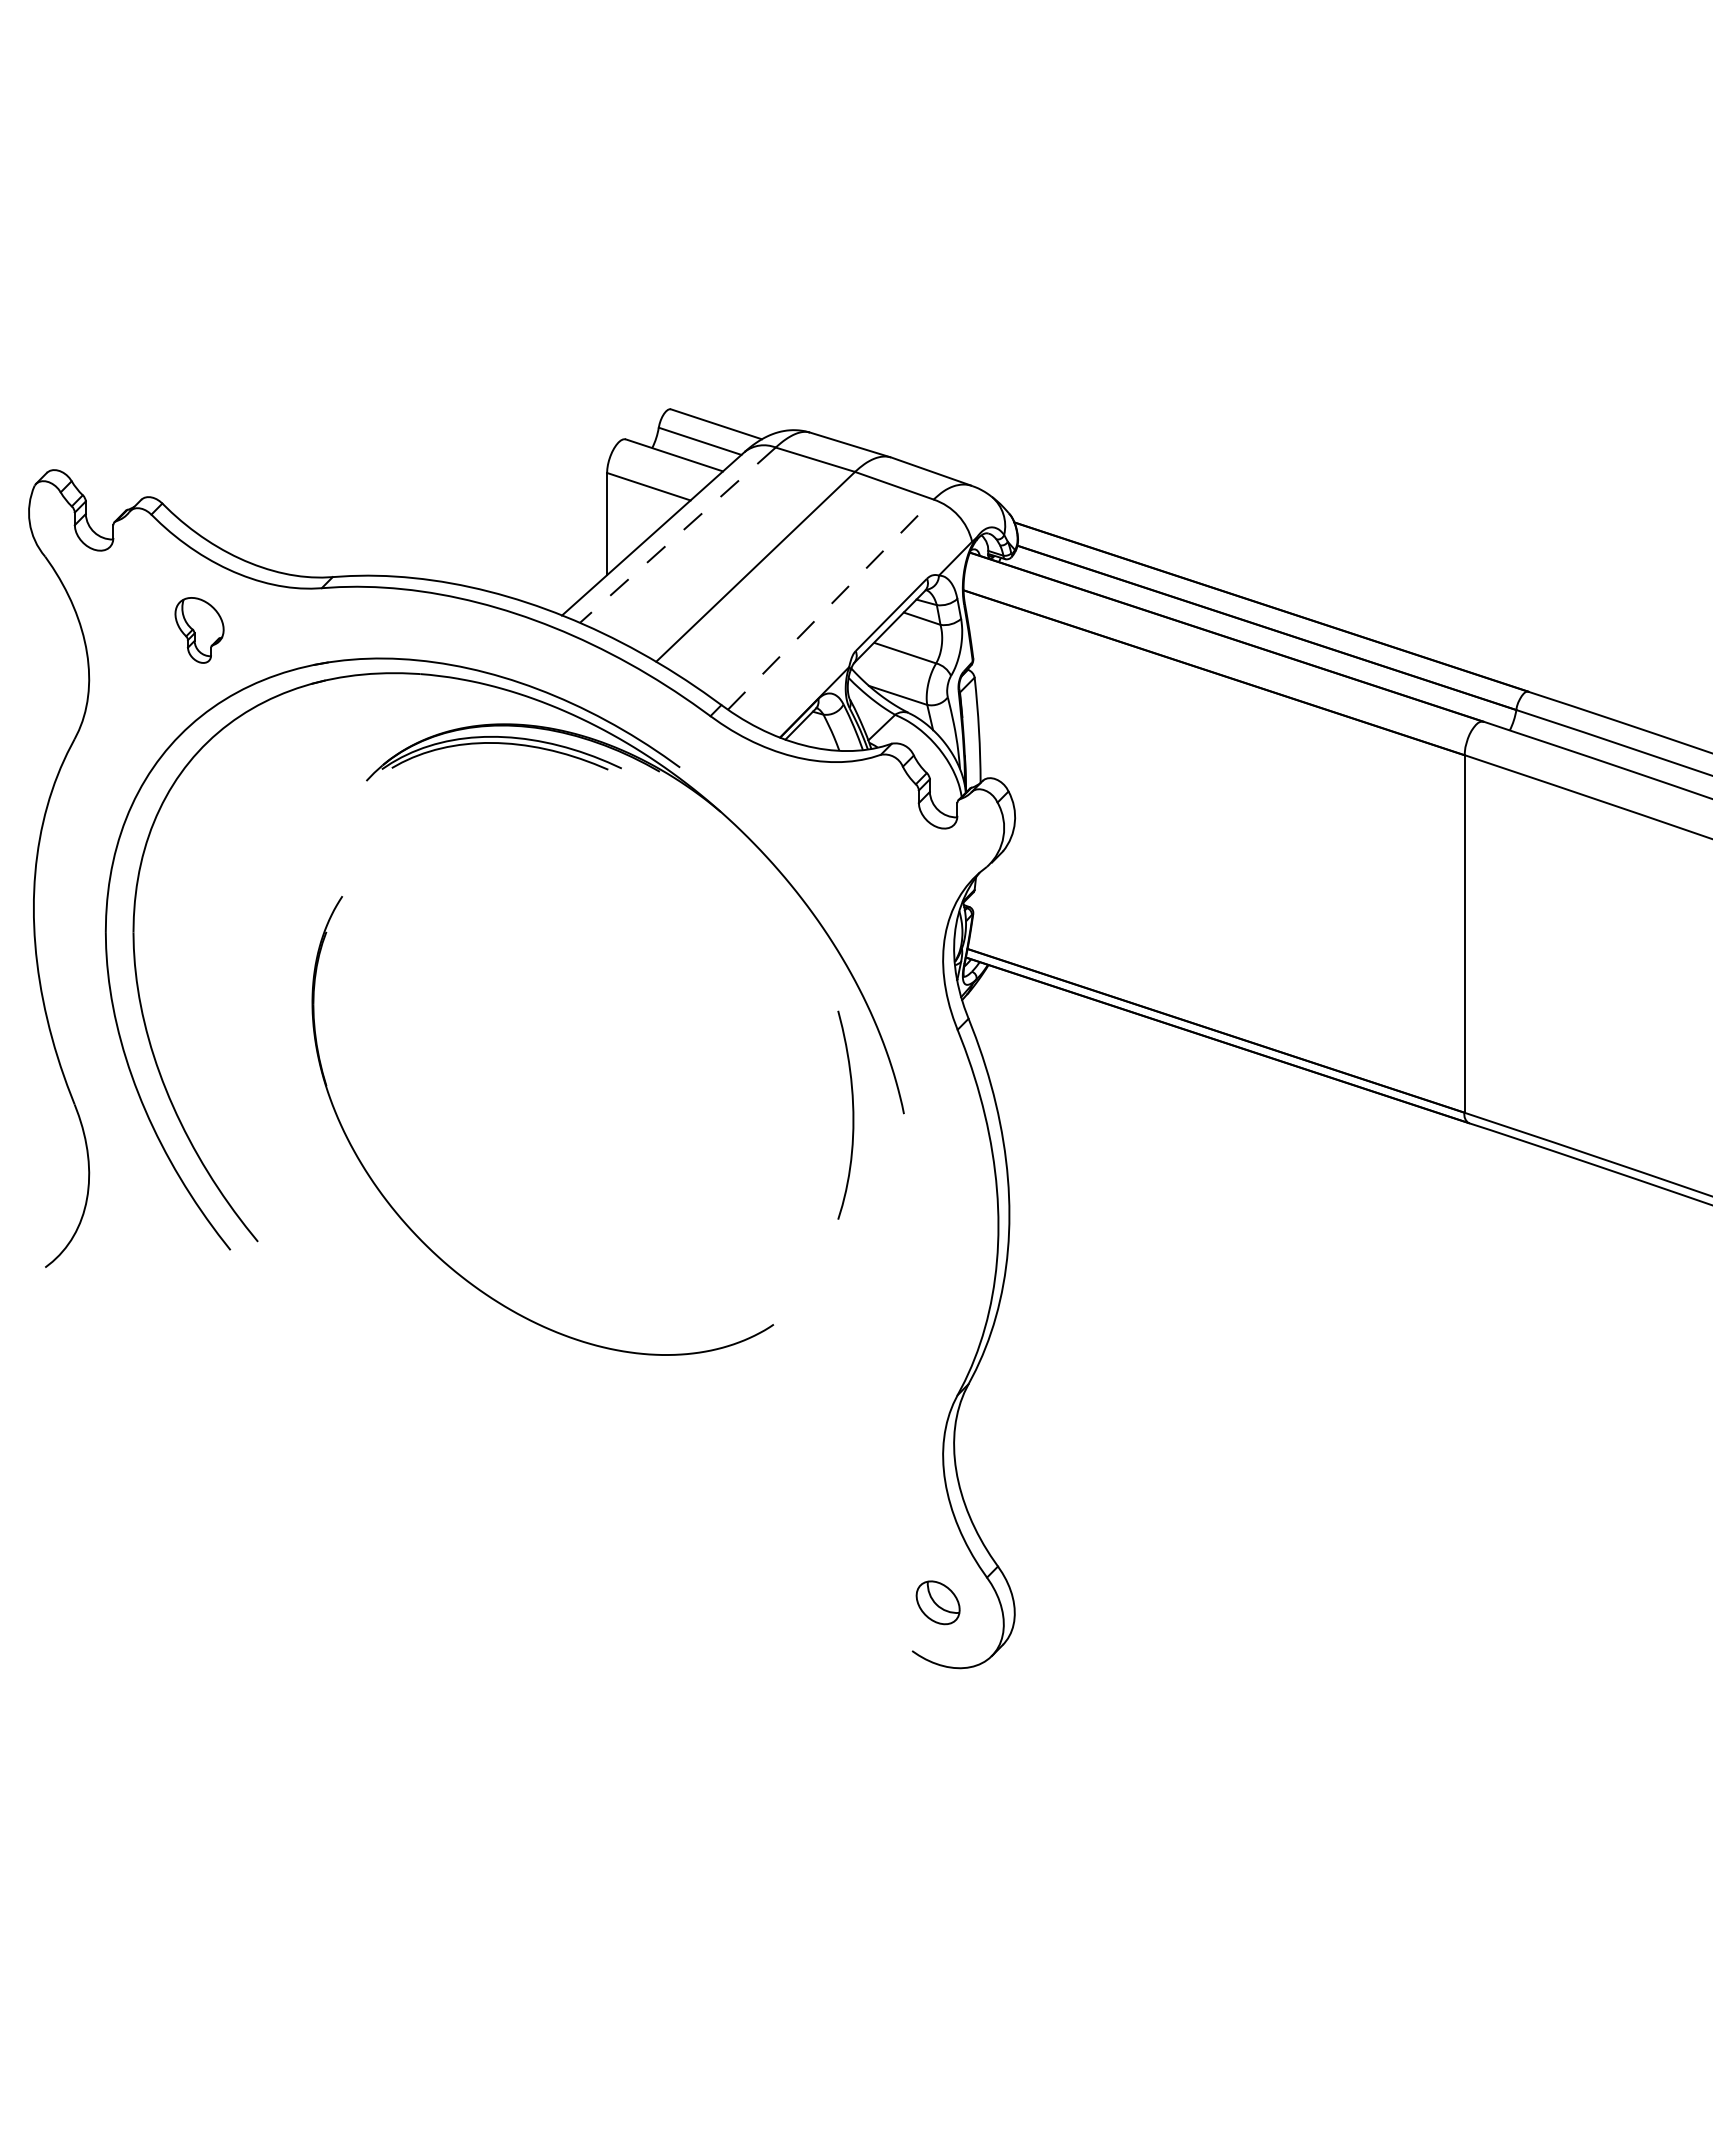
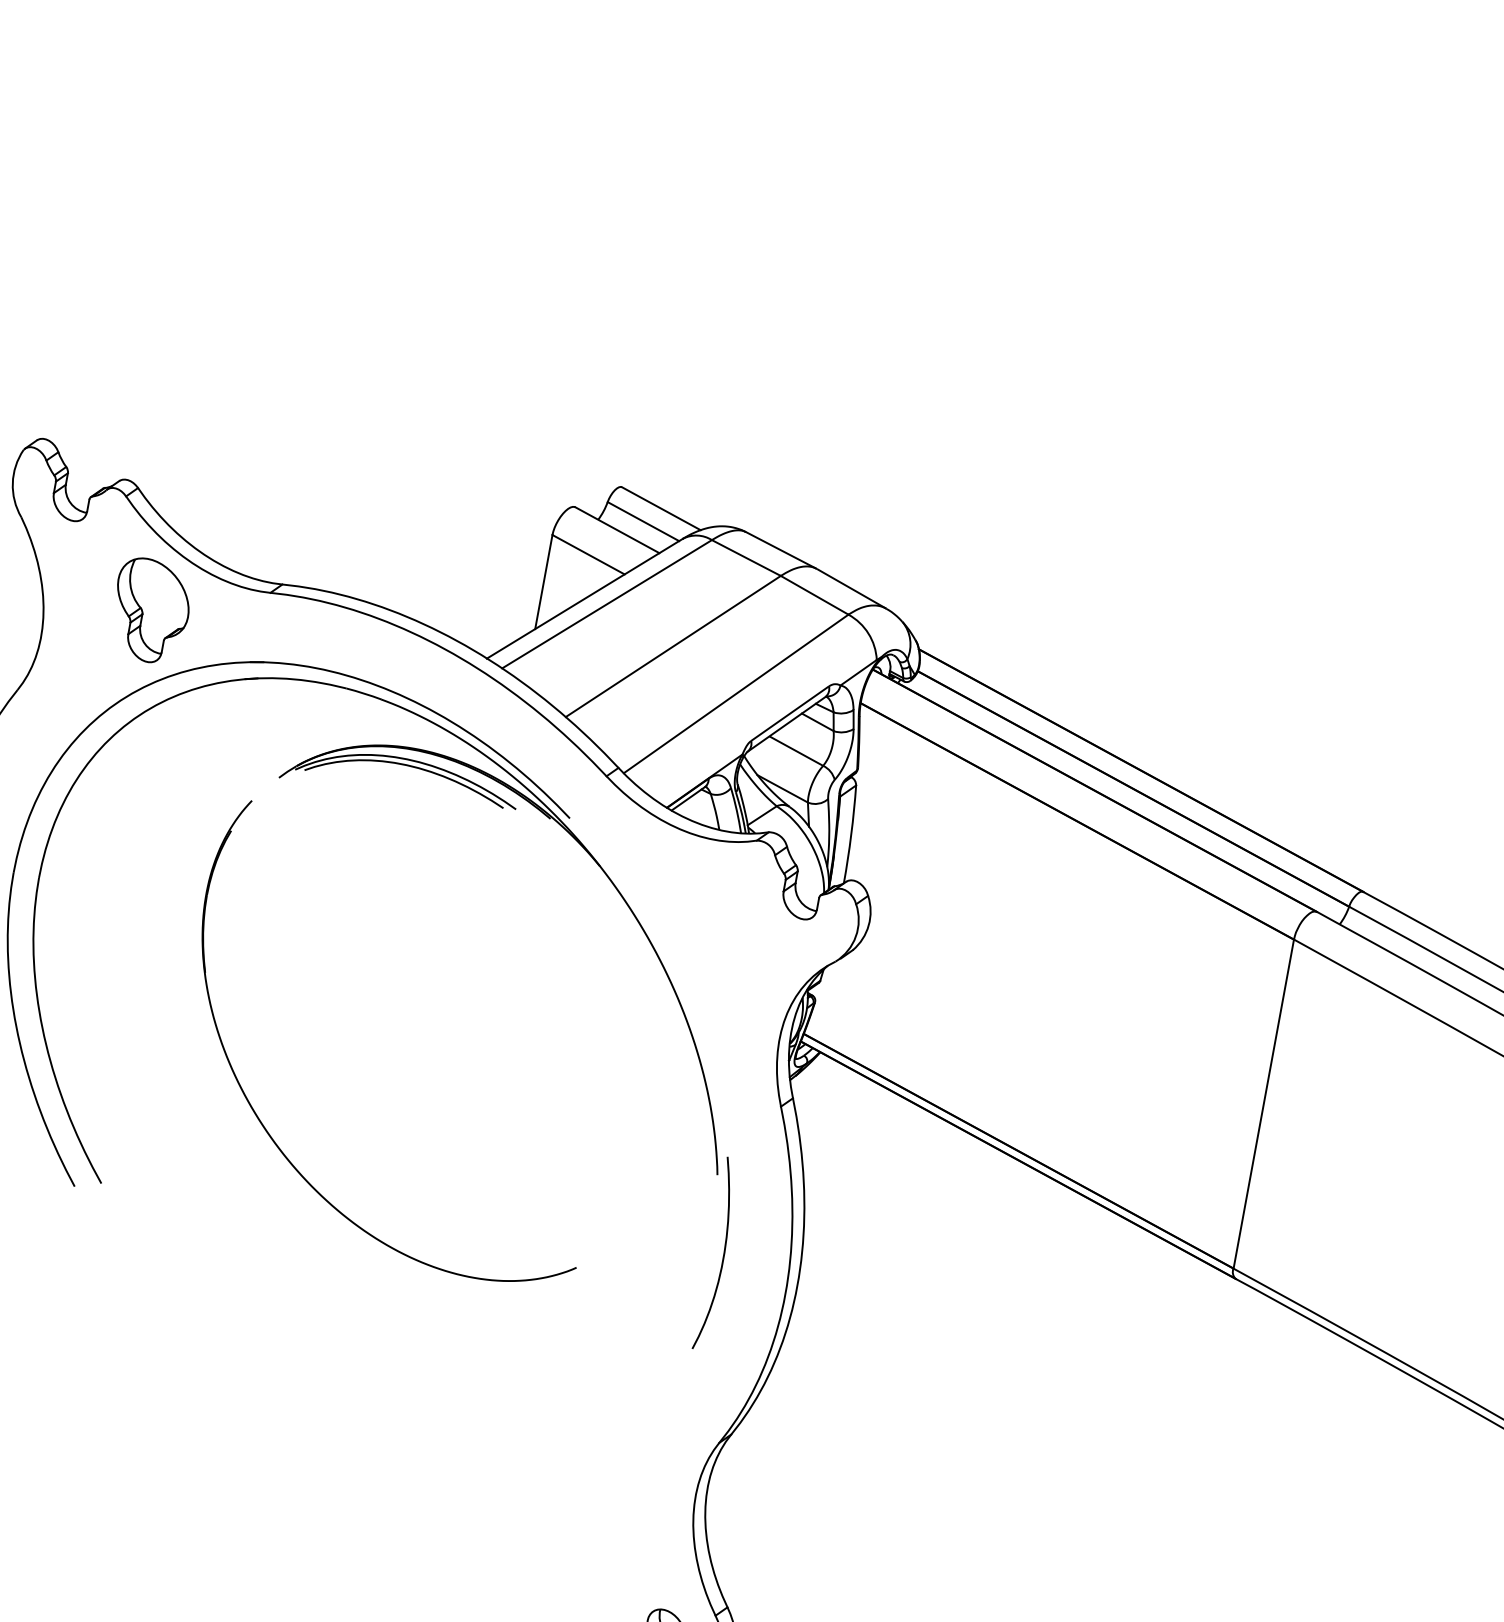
line: (677, 535) -> (606, 604), dashed -> solid
line: (830, 604) -> (735, 693), dashed -> solid
part: (199, 630) -> (150, 611), size x1.67
curve: (852, 1114) -> (723, 1254), moved
part: (435, 1252) -> (277, 1144), moved

